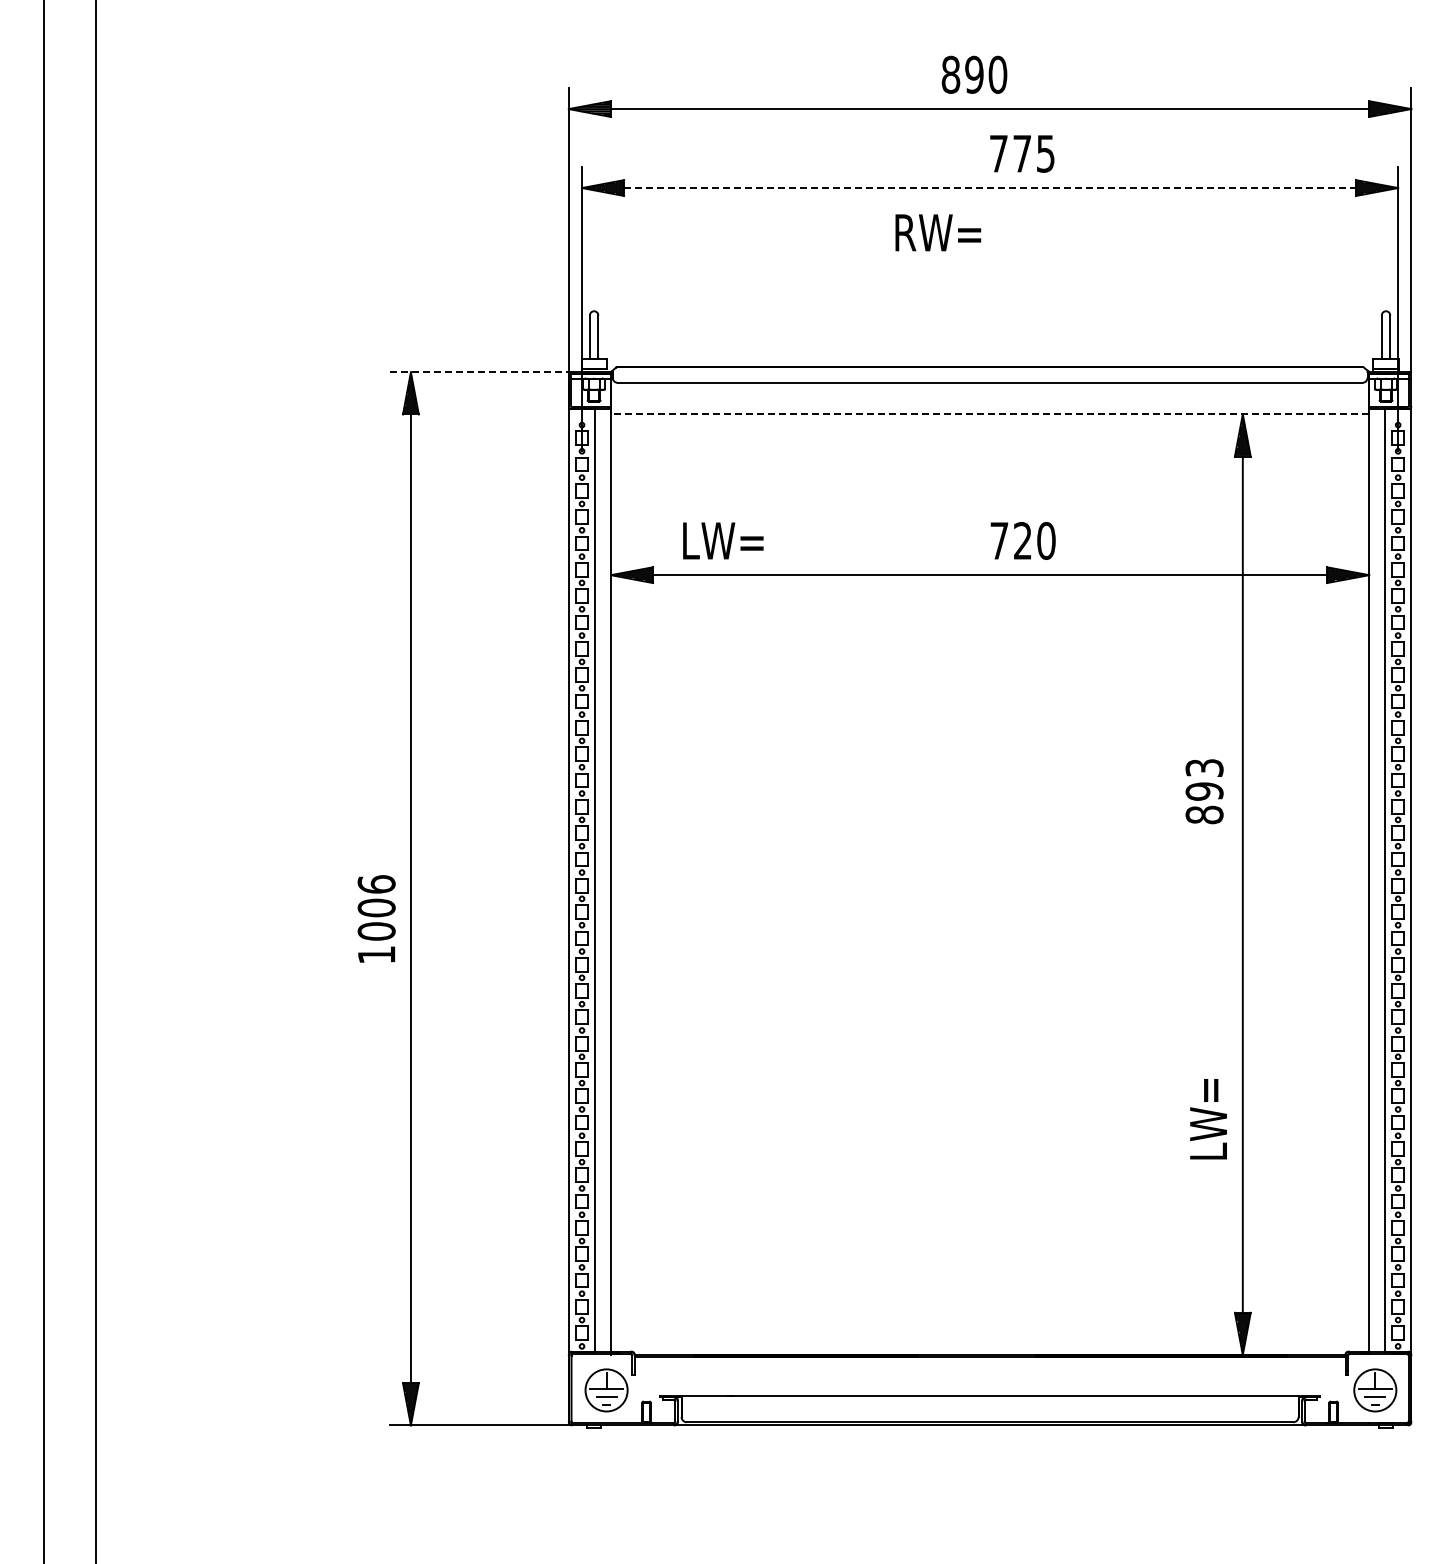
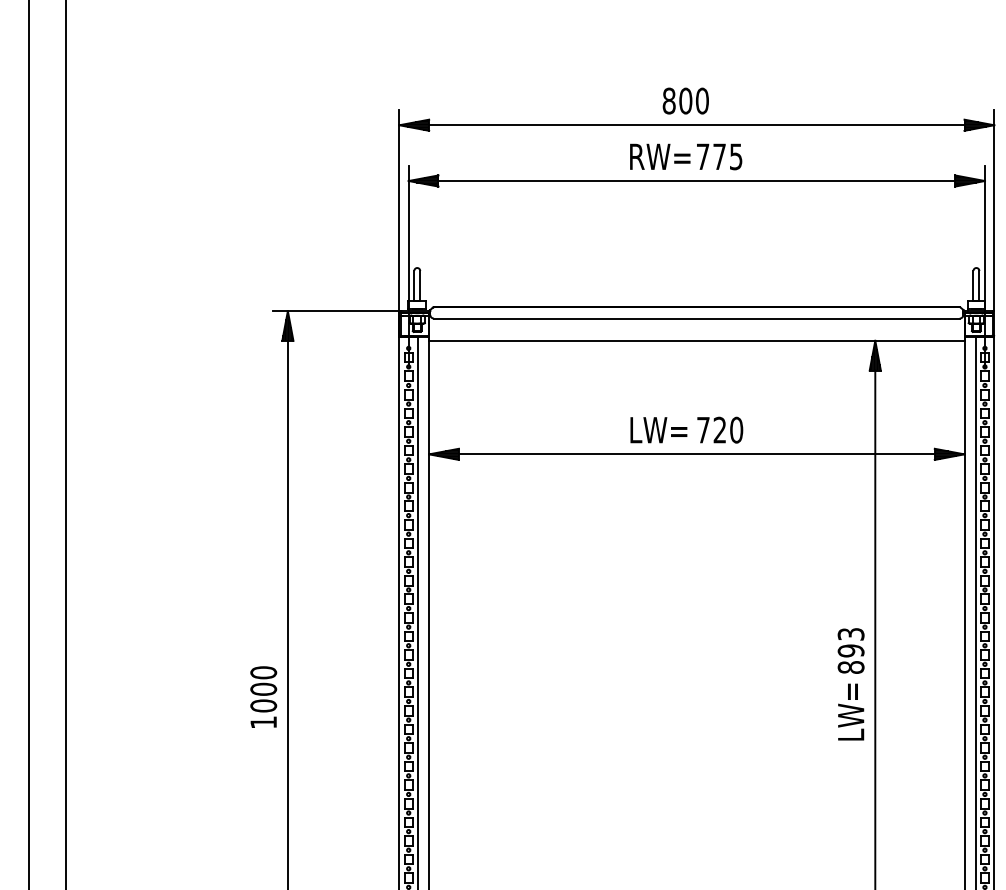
text: (974, 74) -> (685, 100), 890 -> 800
line: (990, 188) -> (697, 181), dashed -> solid
text: (938, 232) -> (660, 156), moved
line: (479, 372) -> (336, 311), dashed -> solid
line: (989, 414) -> (696, 340), dashed -> solid
text: (723, 540) -> (659, 429), moved
text: (1204, 791) -> (851, 650), moved
text: (376, 884) -> (263, 672), 1006 -> 1000
text: (1208, 1119) -> (851, 712), moved

